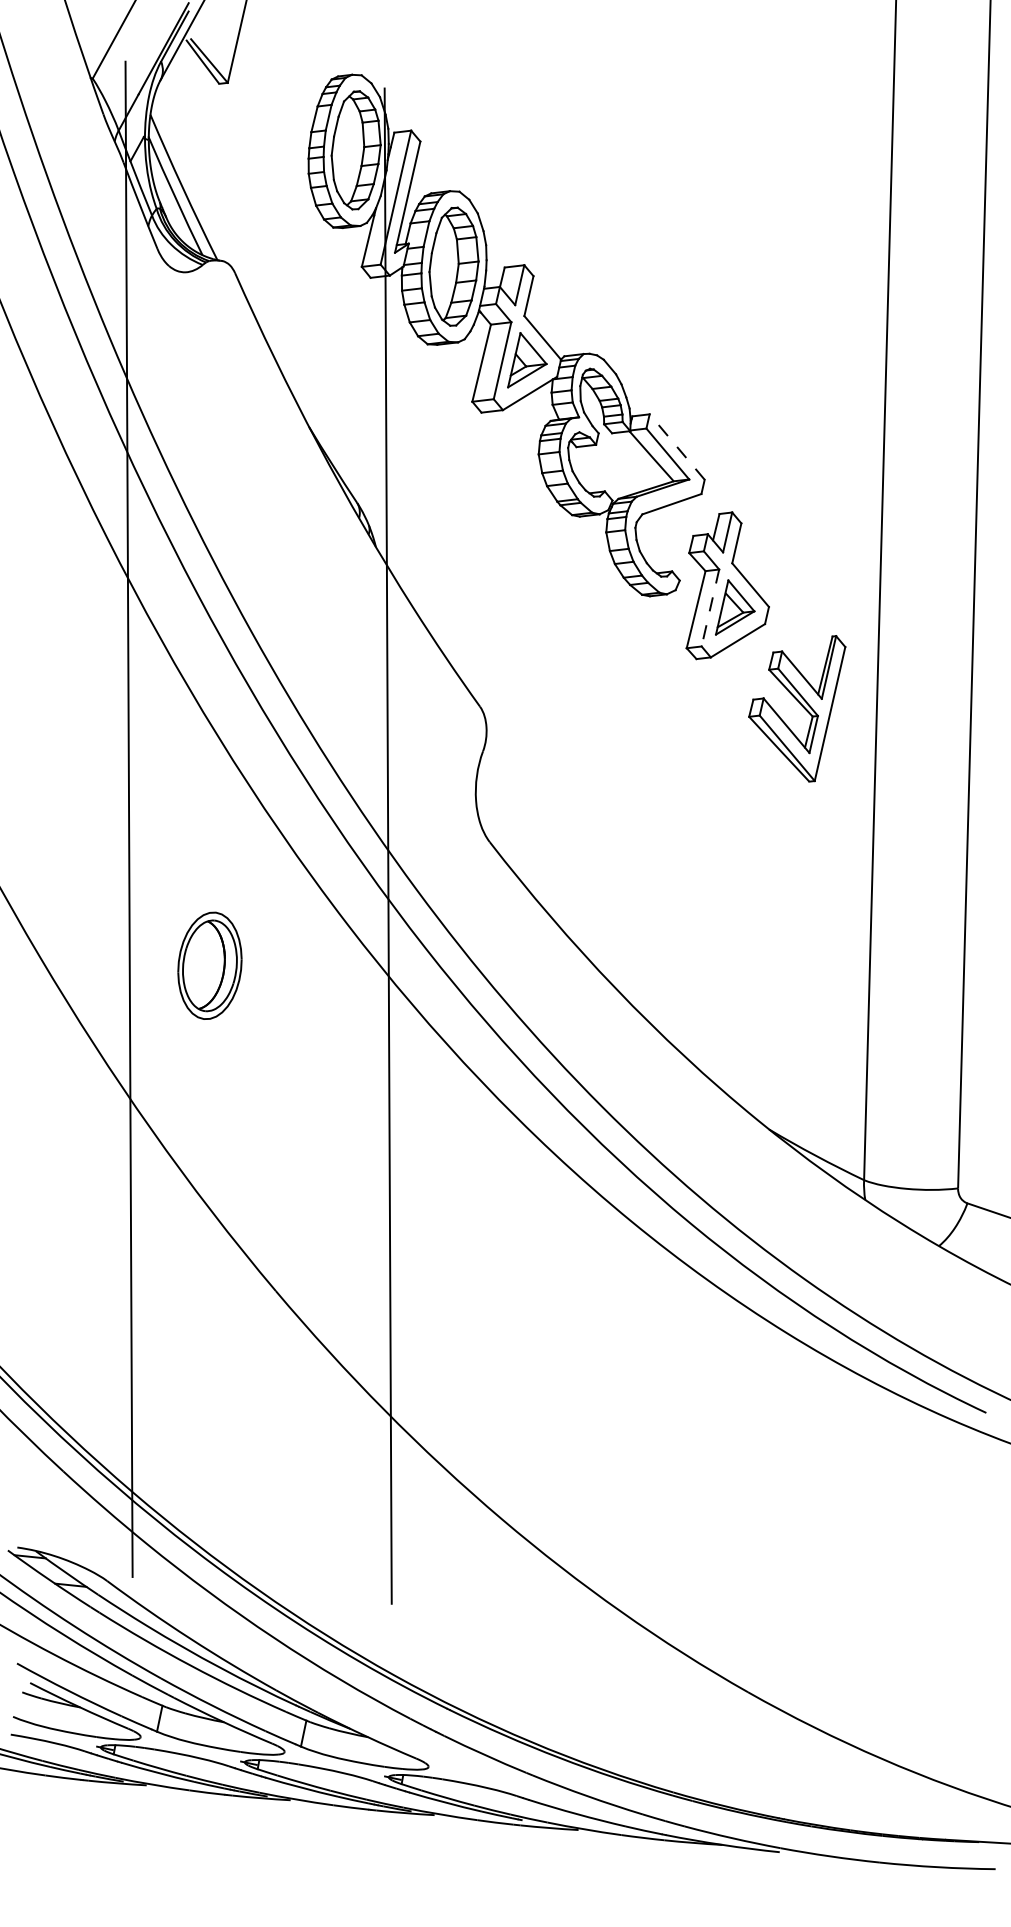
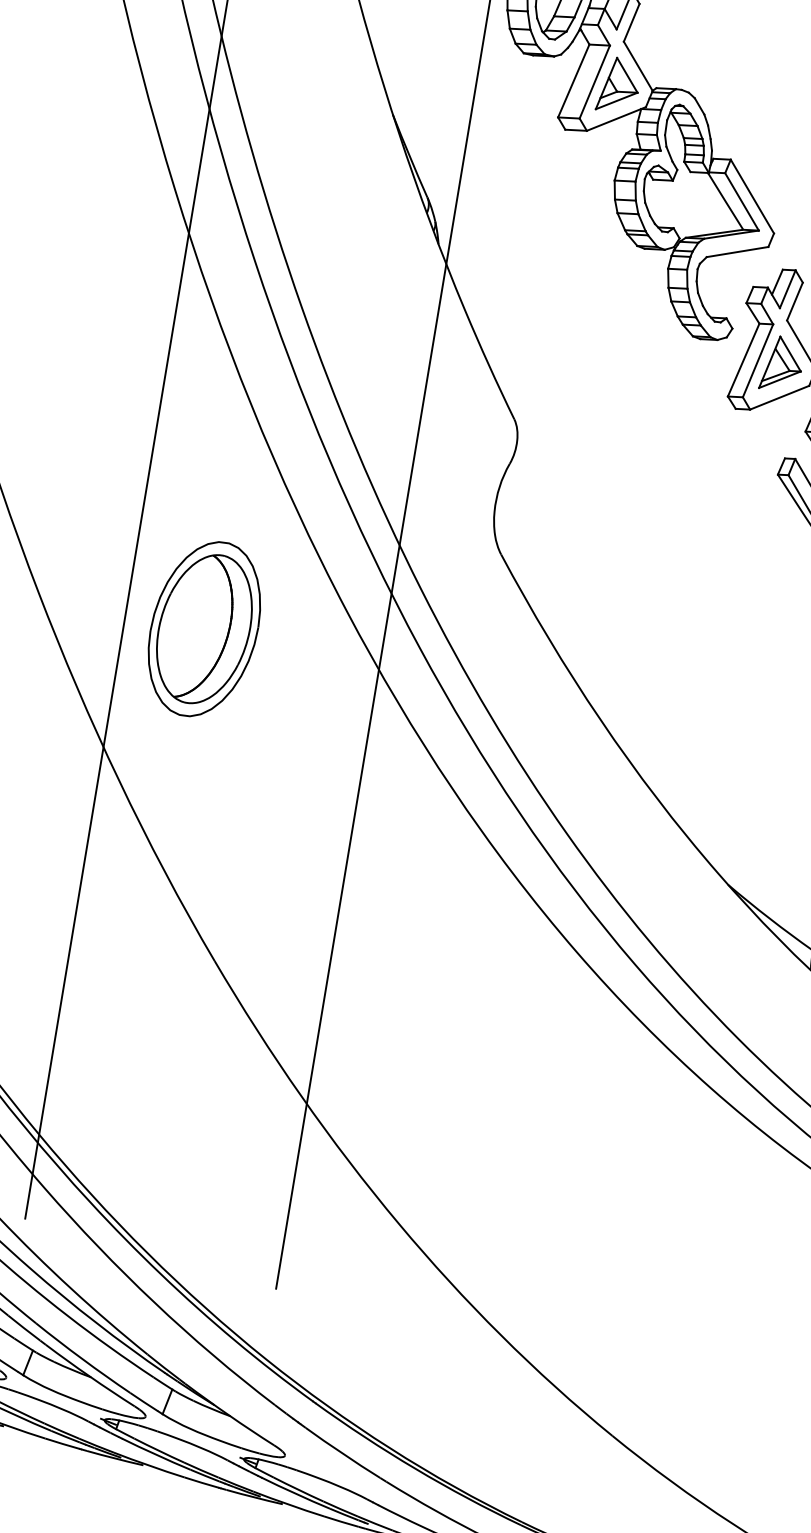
line: (677, 447) -> (752, 197), dashed -> solid
line: (710, 608) -> (758, 361), dashed -> solid
part: (209, 965) -> (204, 628), size x1.67

